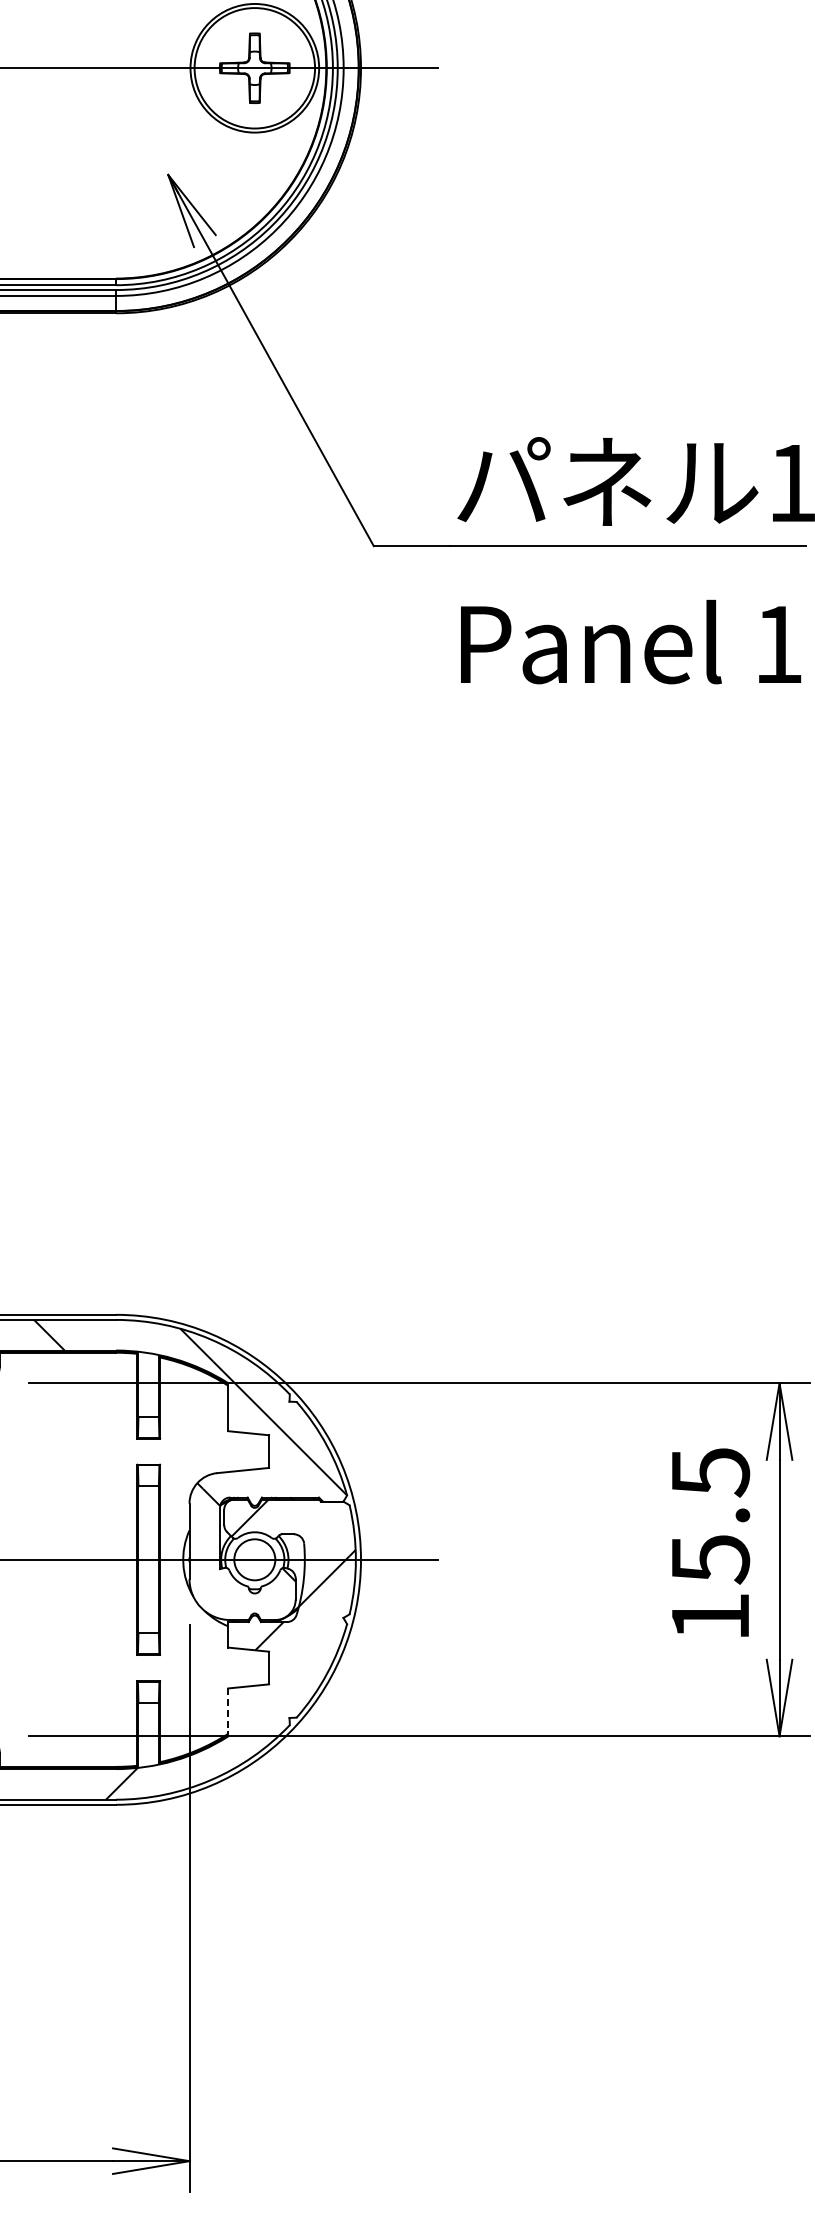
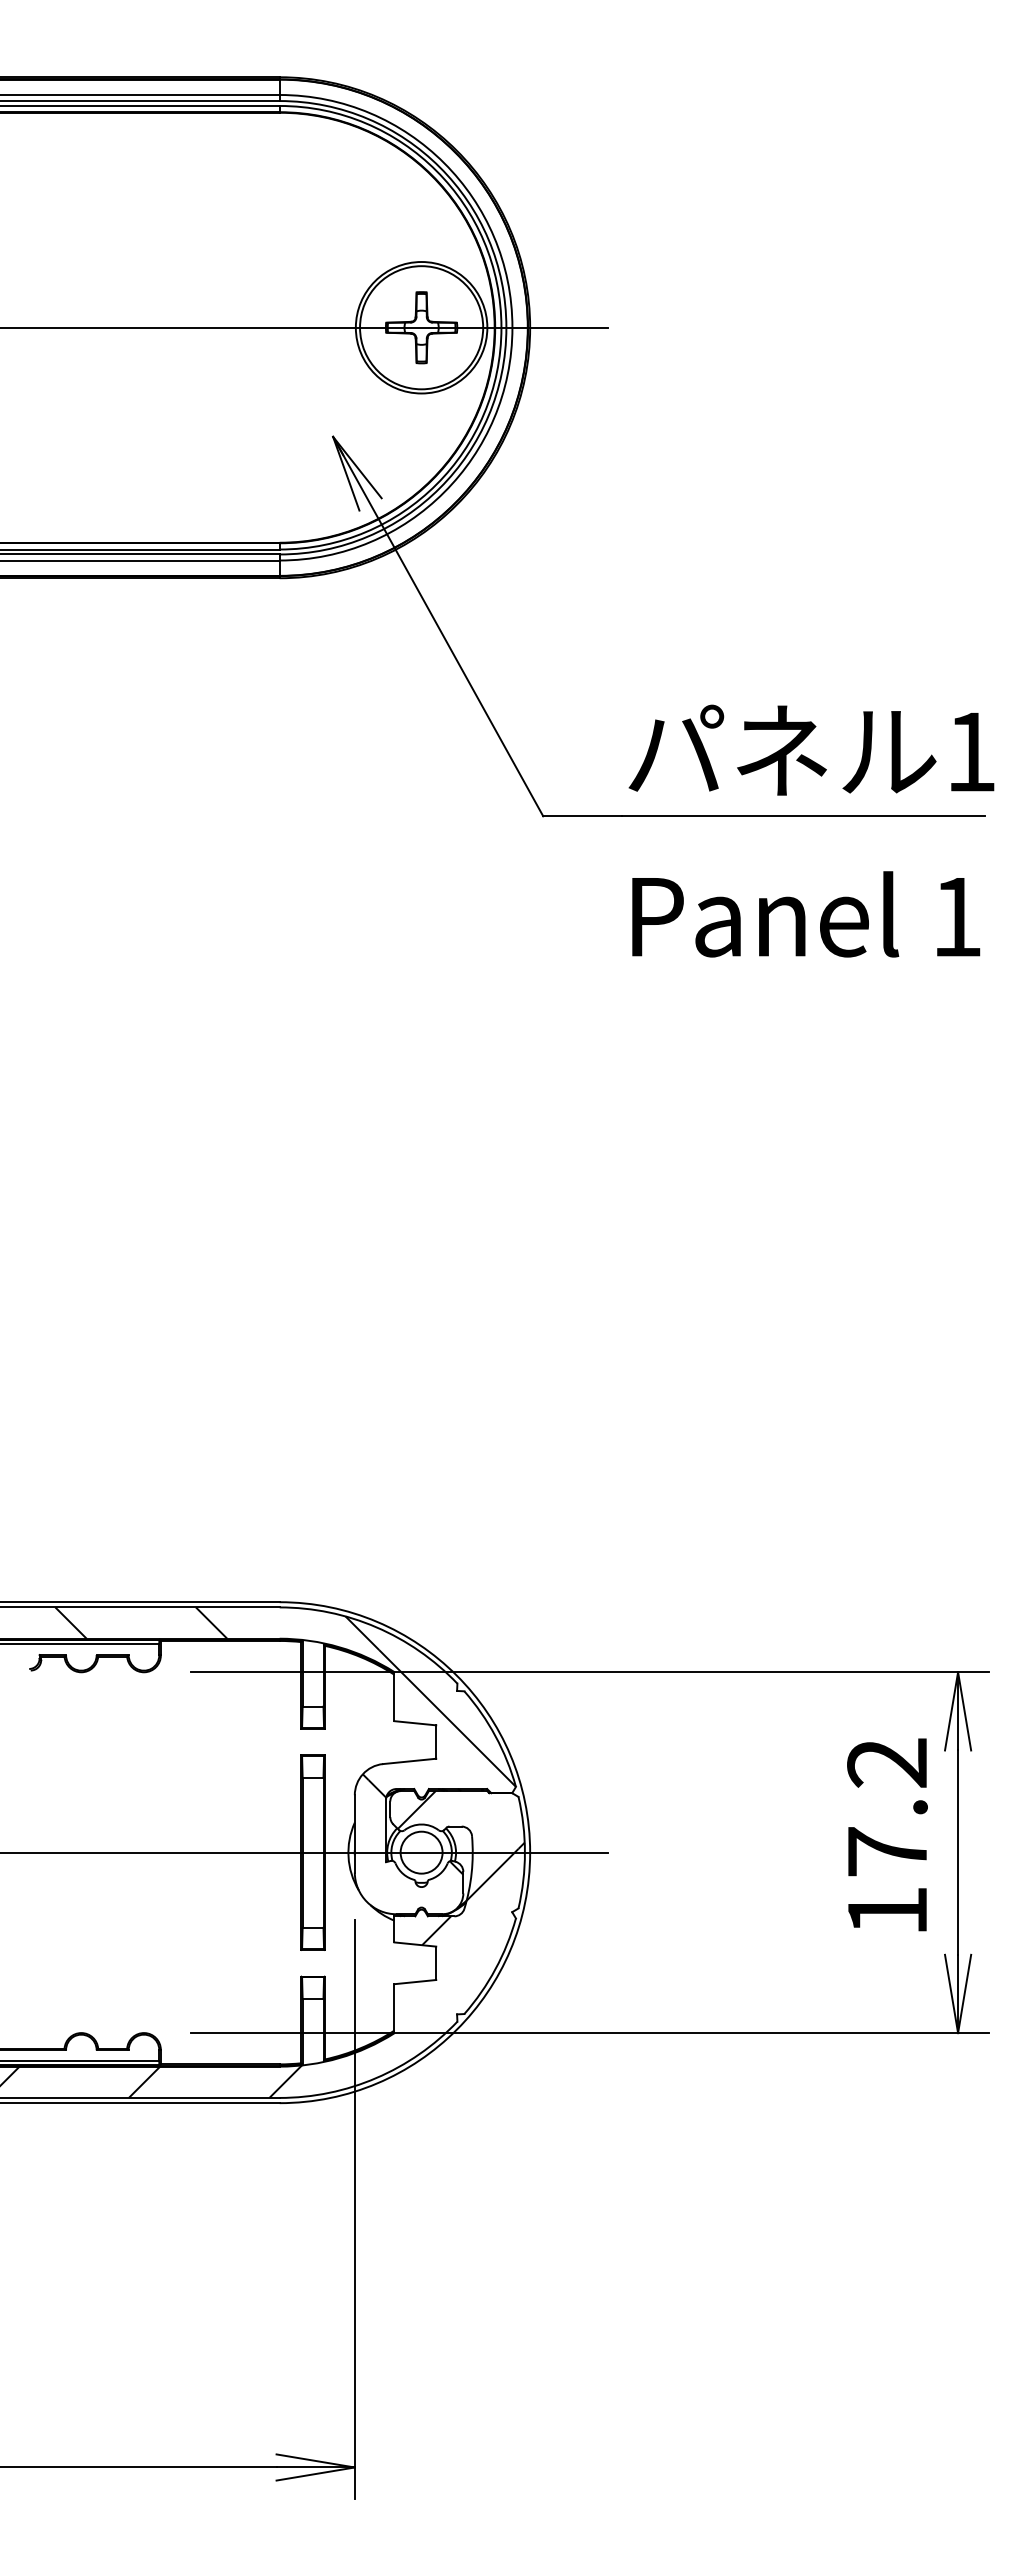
text: (710, 1516) -> (887, 1808), 15.5 -> 17.2
line: (228, 1712) -> (394, 2008), dashed -> solid

